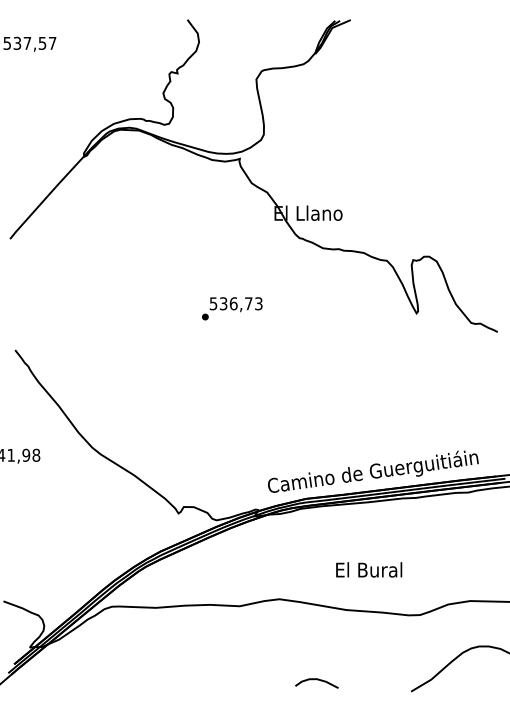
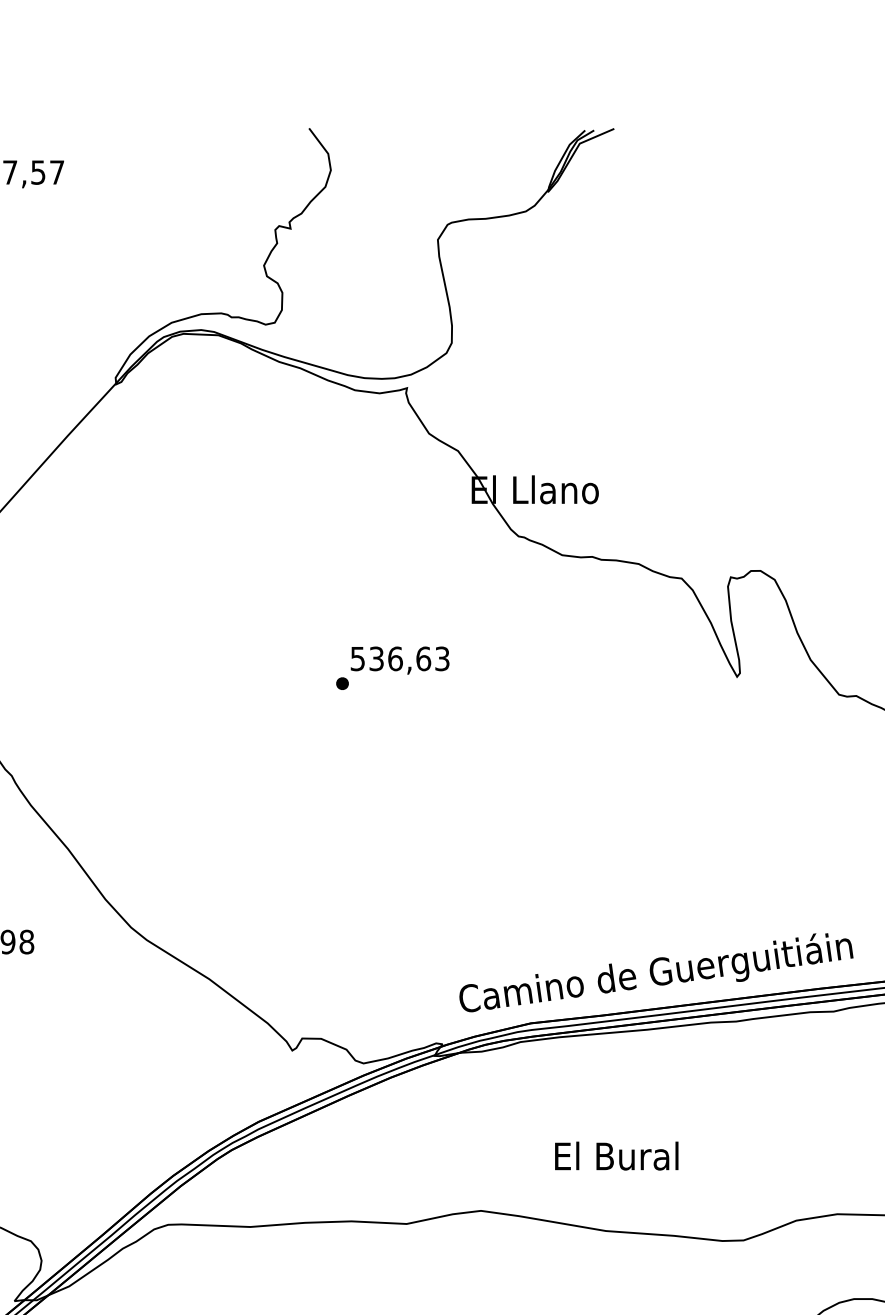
text: (248, 303) -> (423, 658), 536,73 -> 536,63
text: (369, 569) -> (617, 1155), moved

